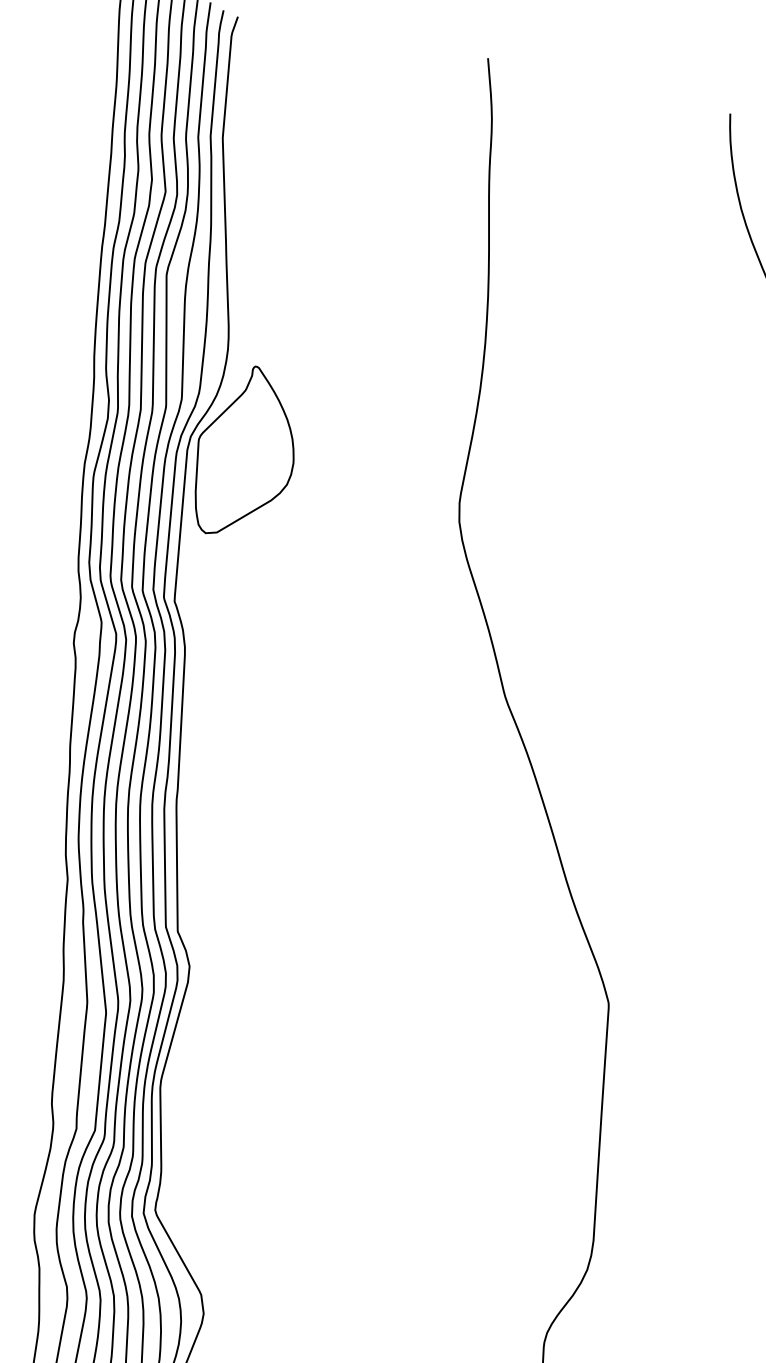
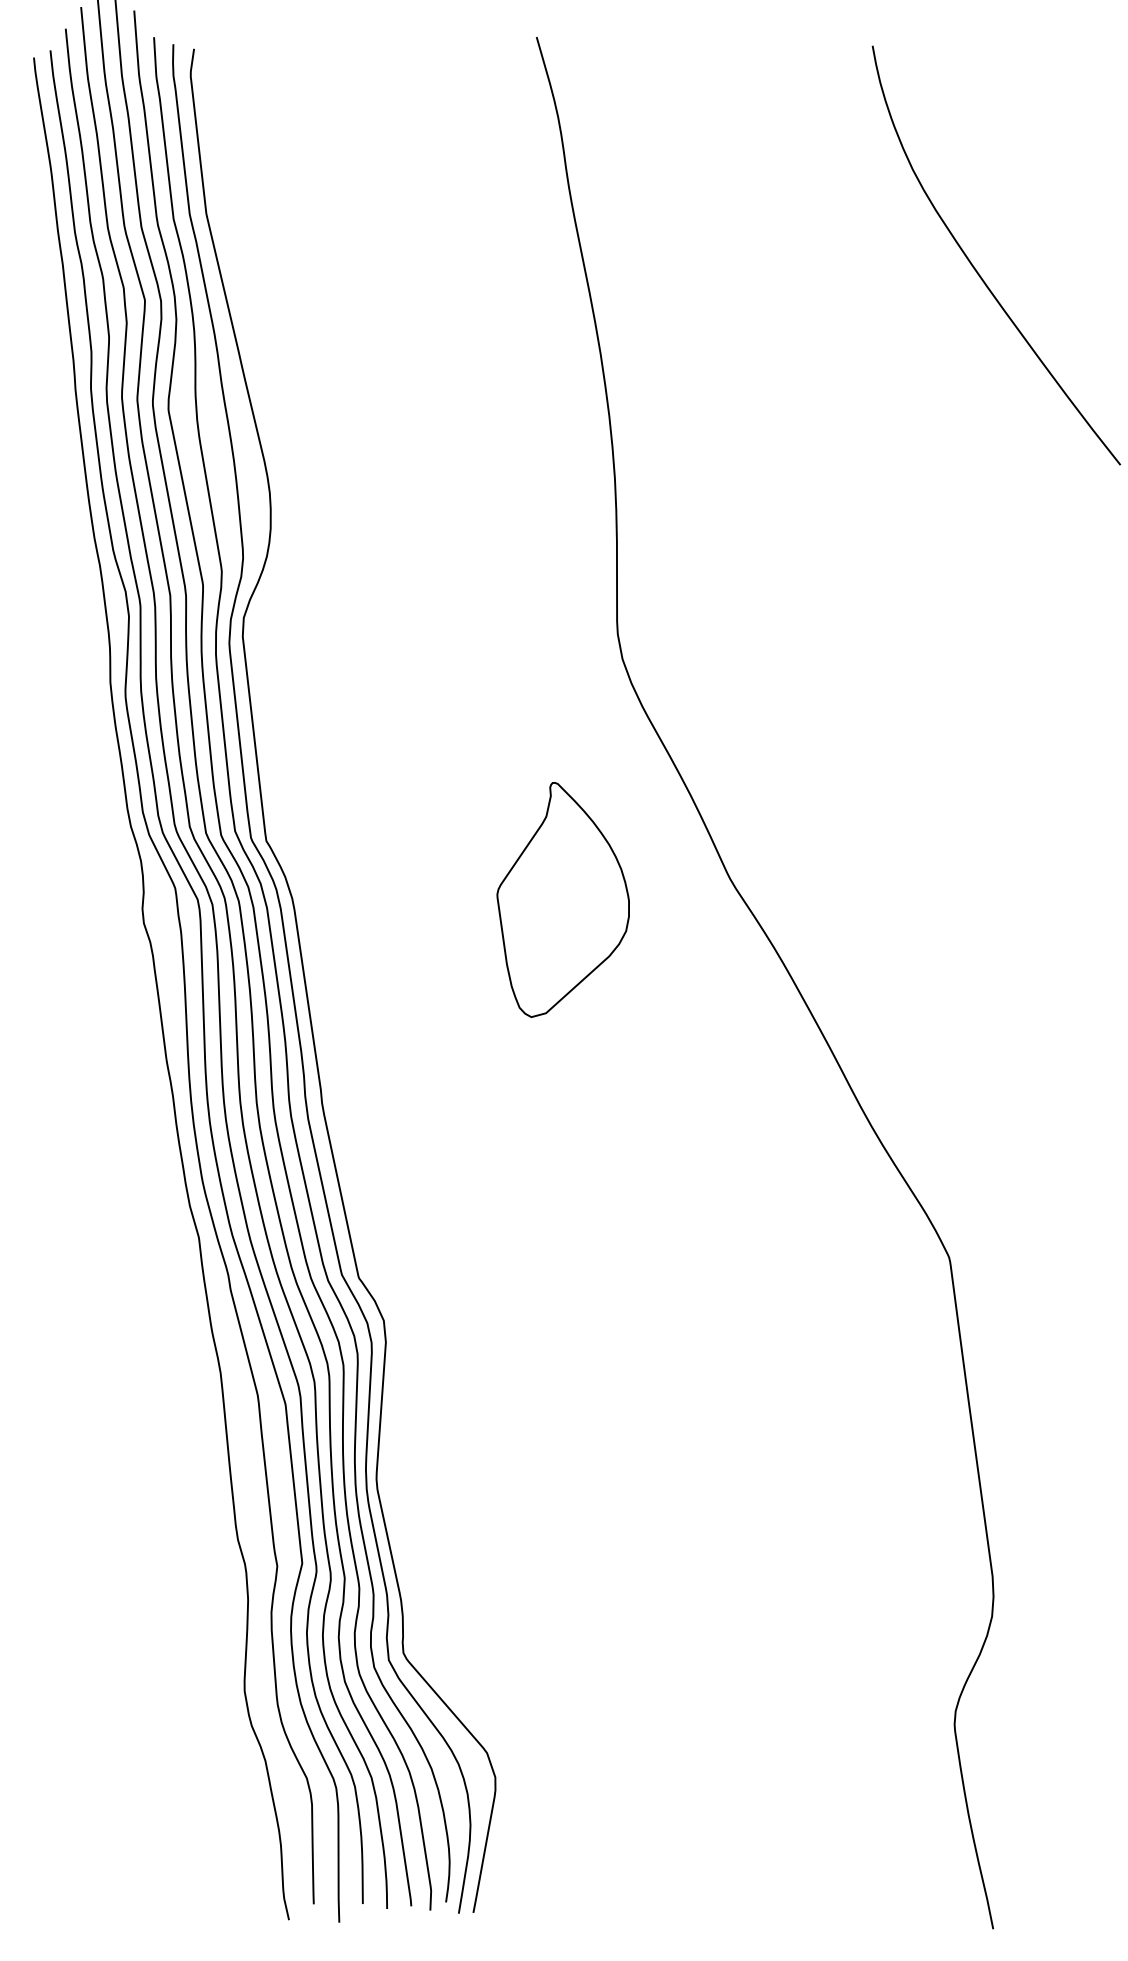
part: (245, 452) -> (562, 899), moved

